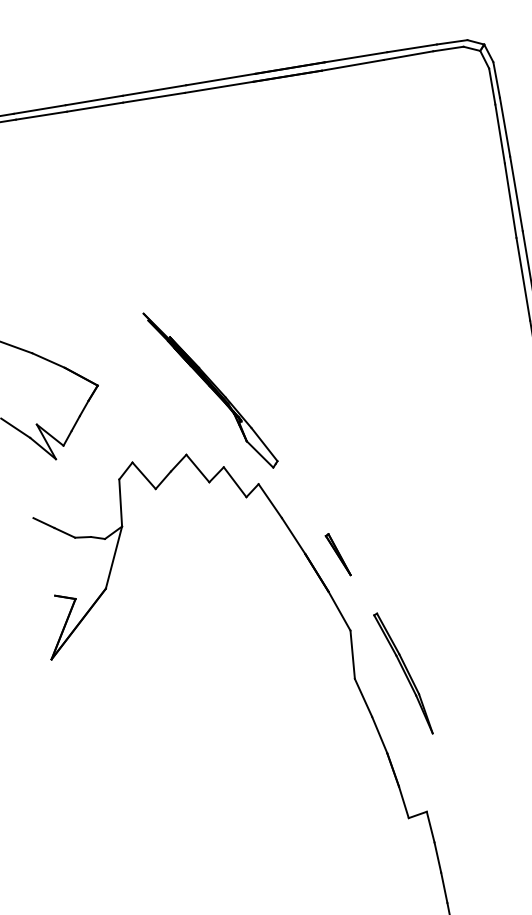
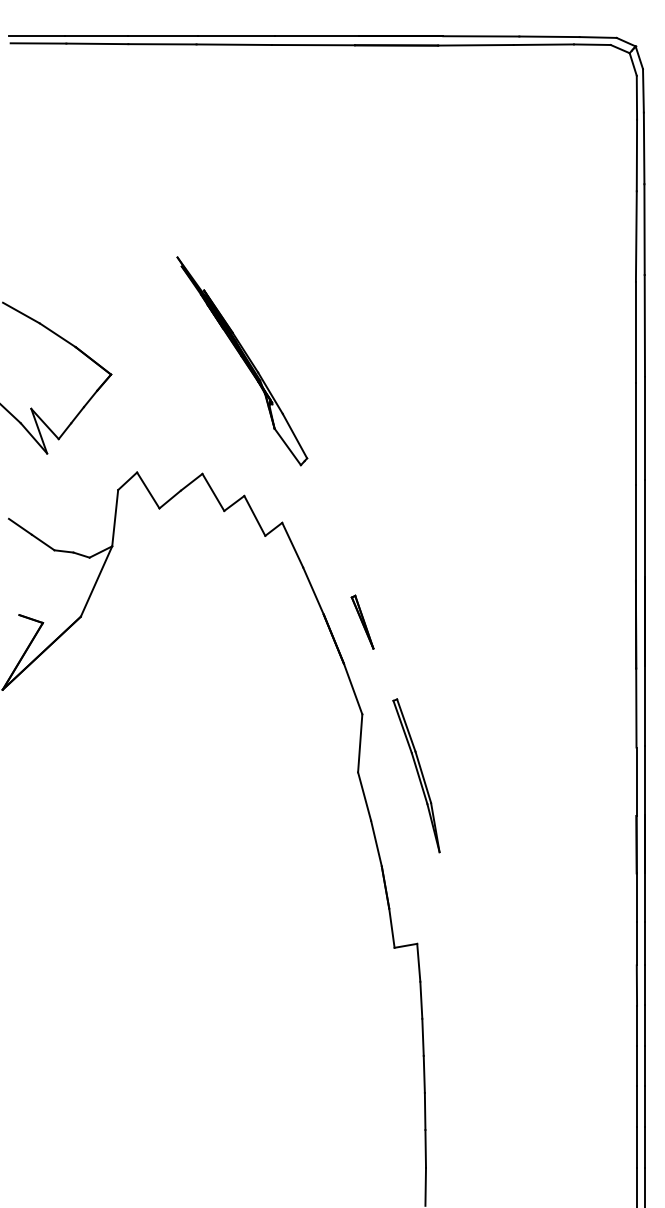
part: (211, 390) -> (242, 361), moved

